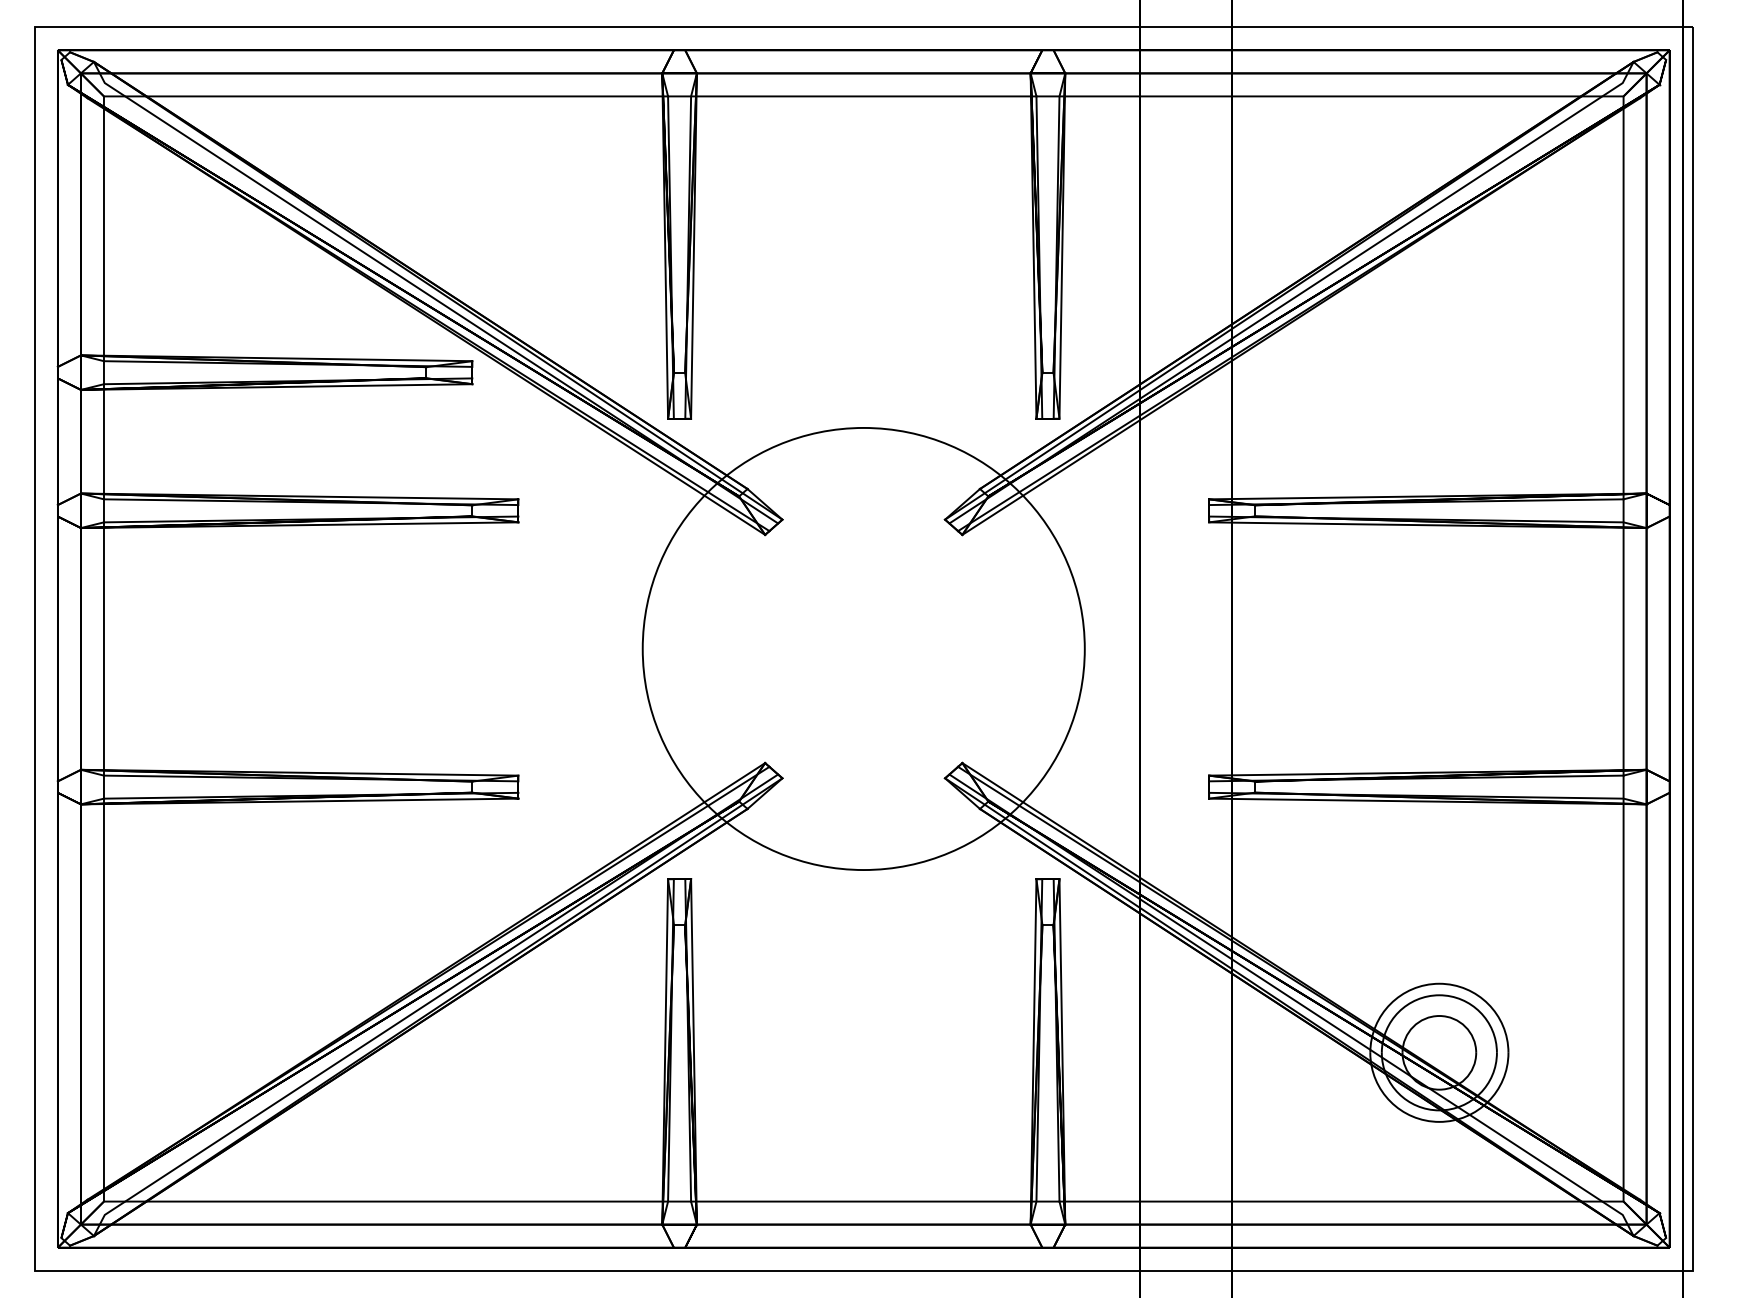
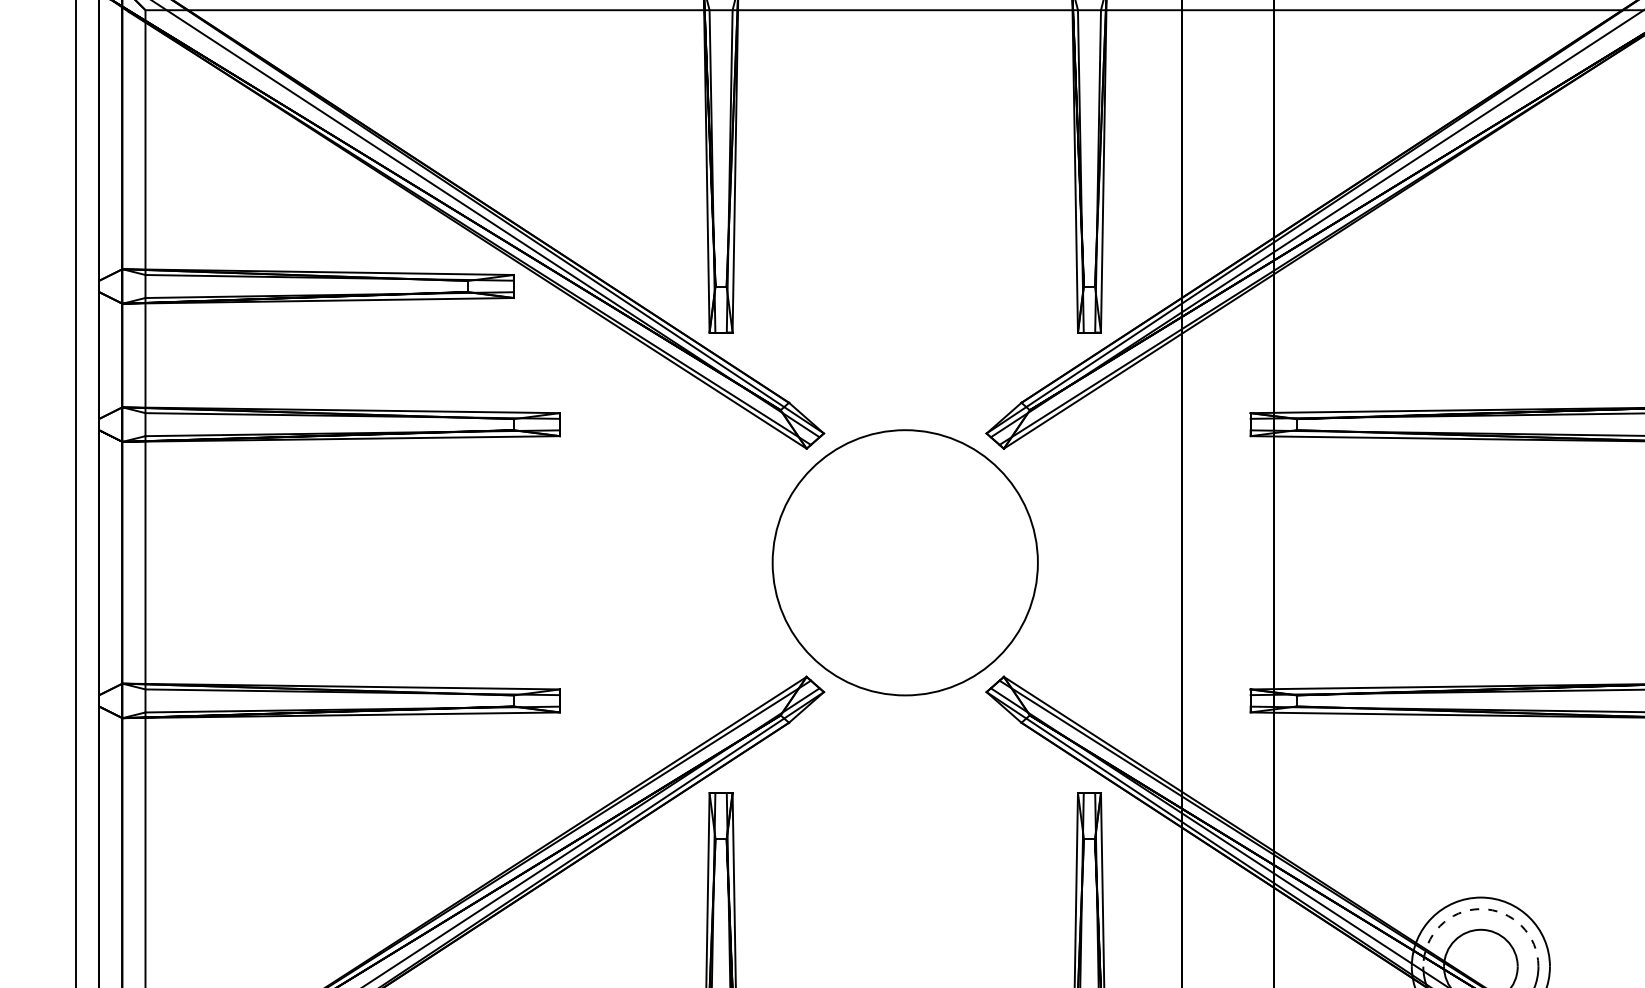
circle: (863, 648) -> (905, 562), size x0.6
arc: (1439, 995) -> (1481, 909), solid -> dashed

